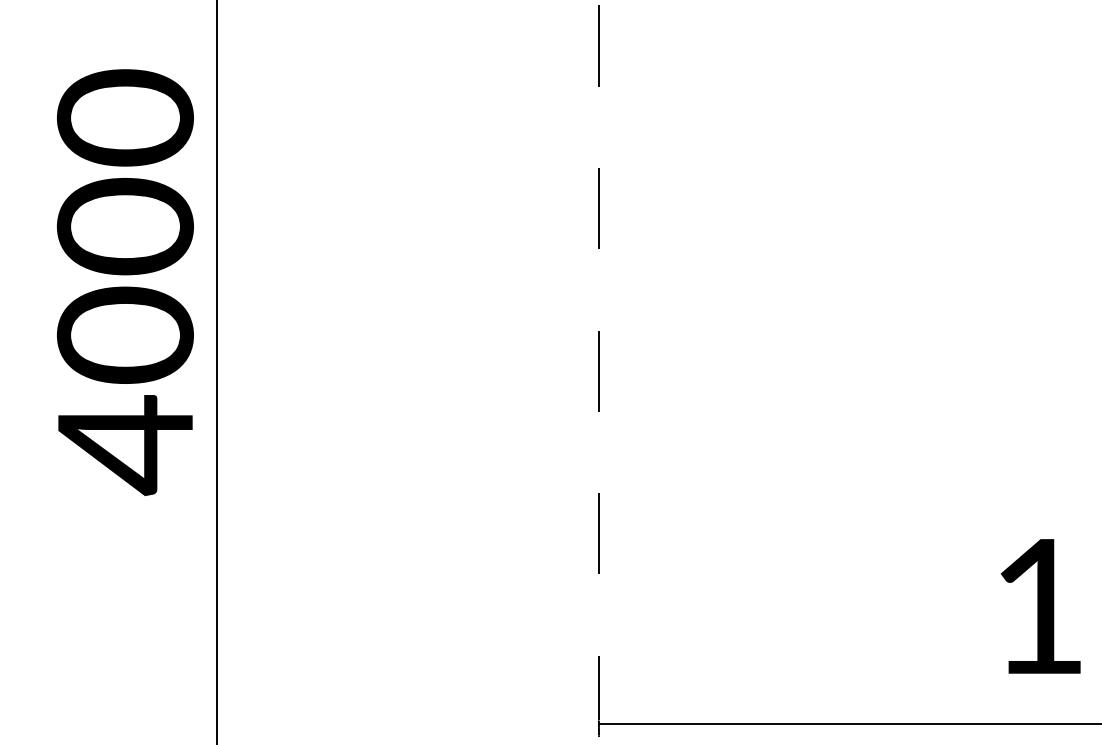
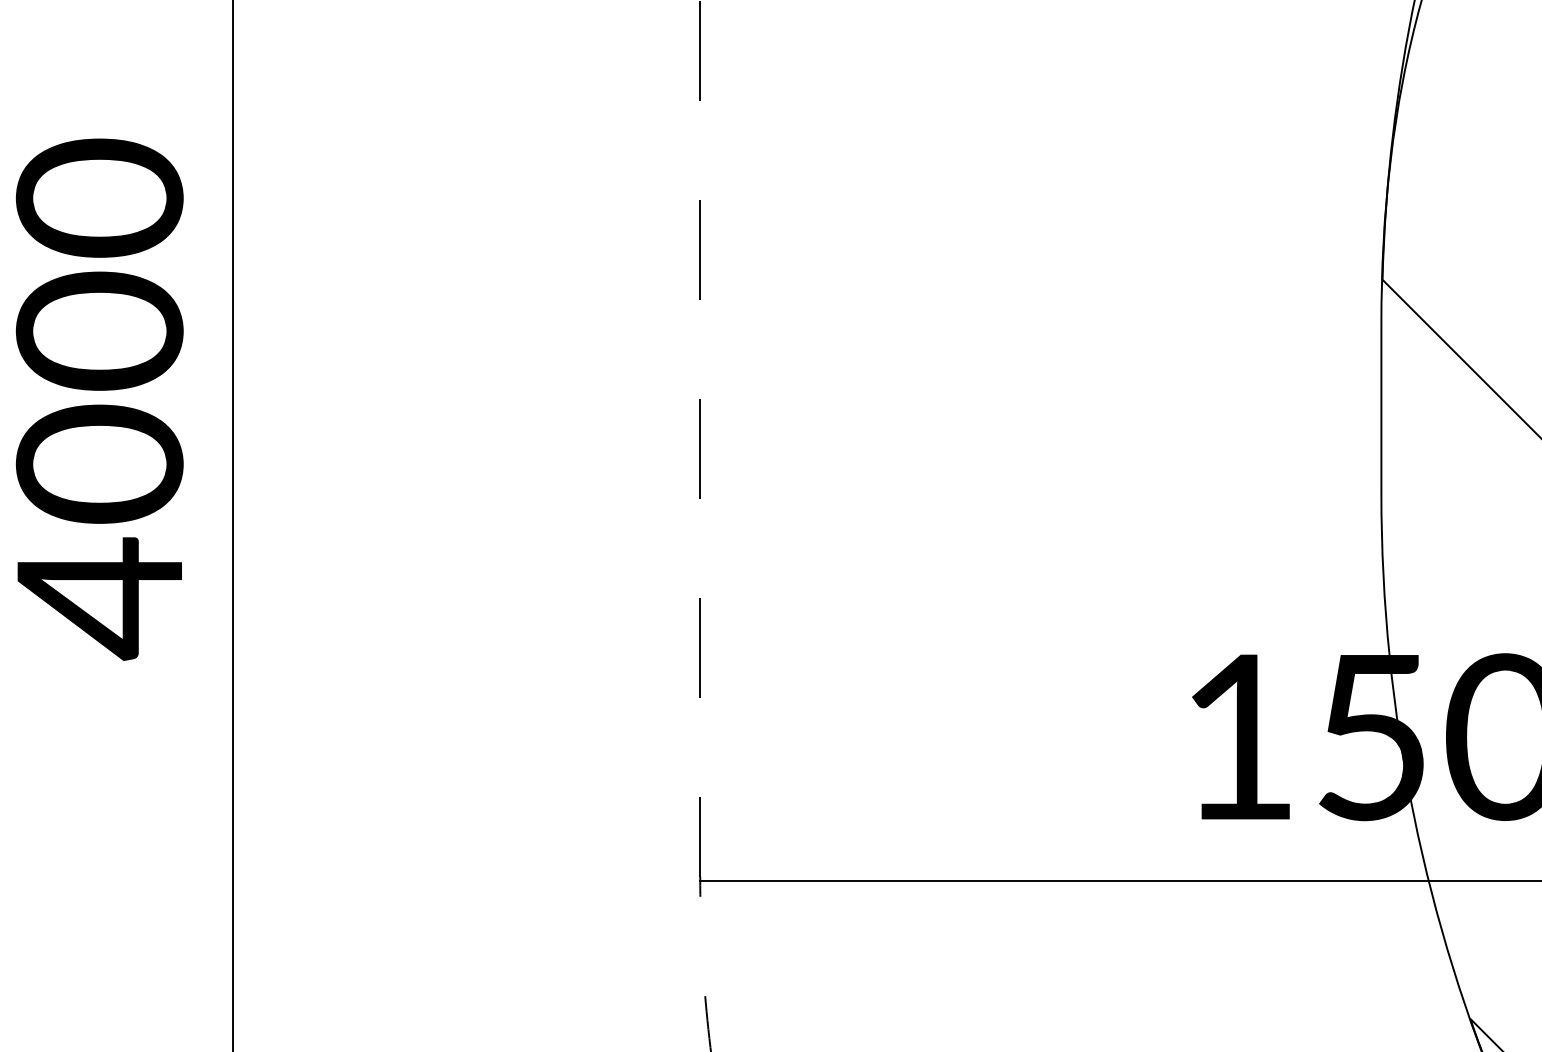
text: (125, 282) -> (99, 399), moved

